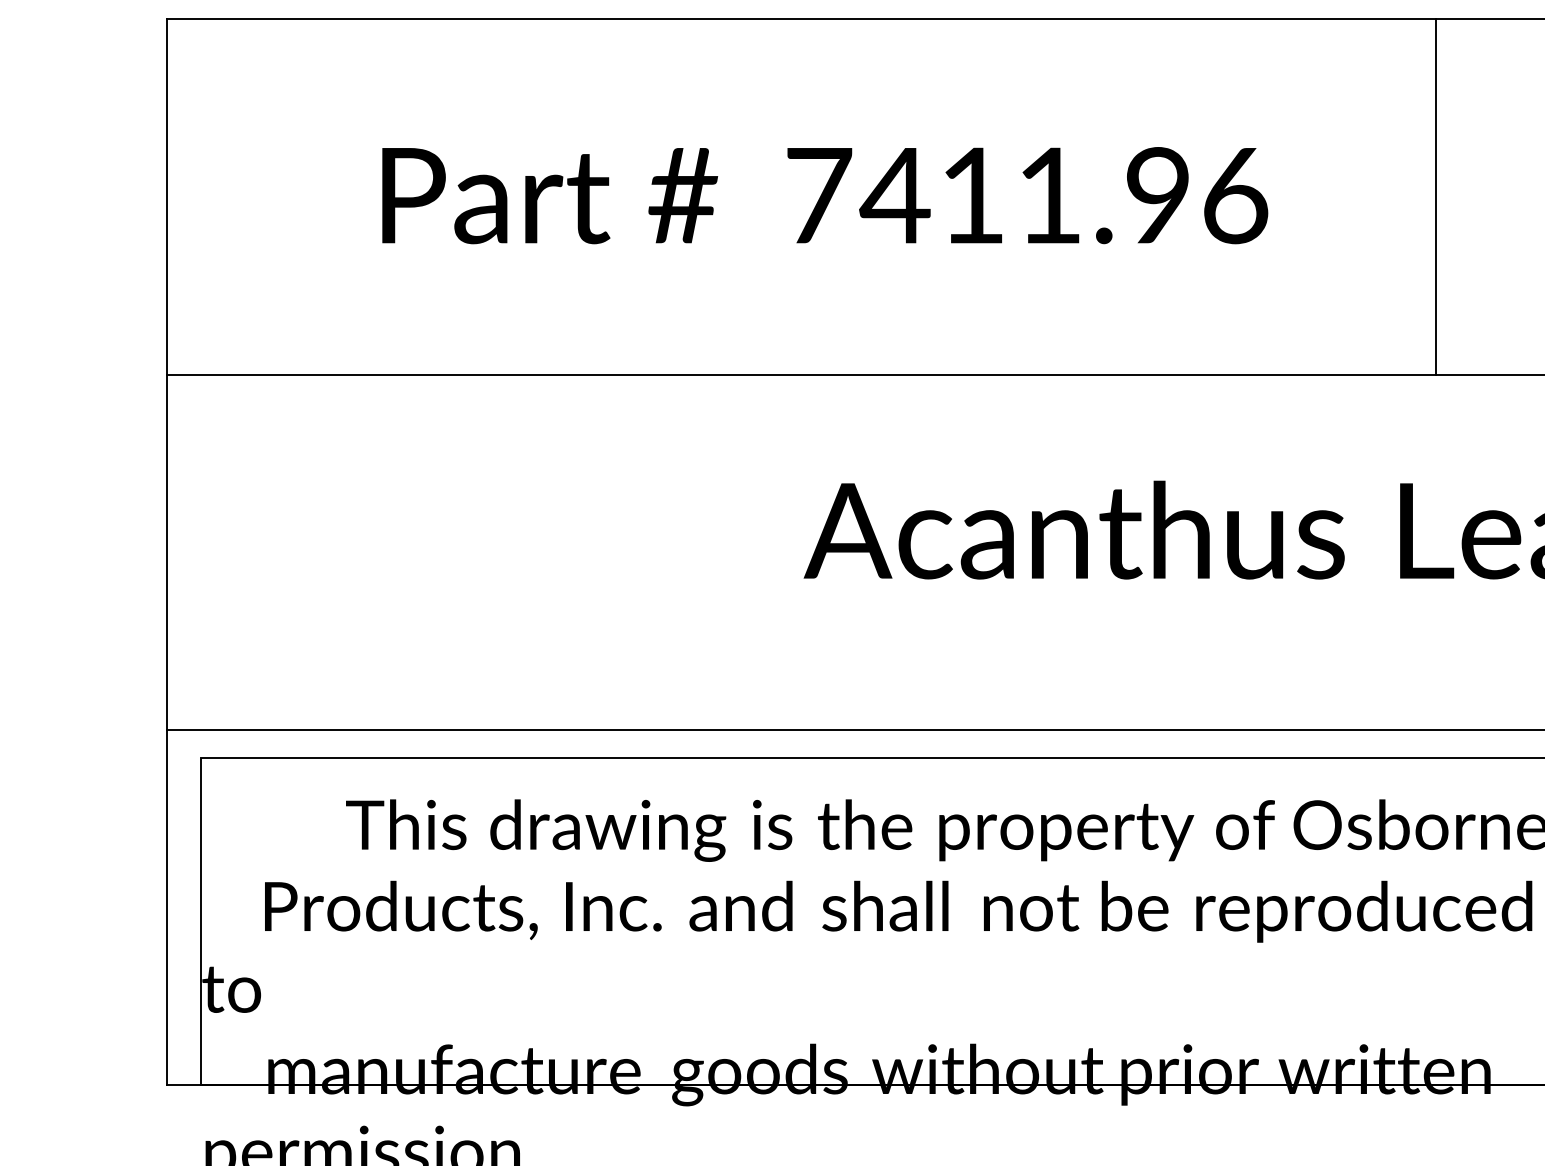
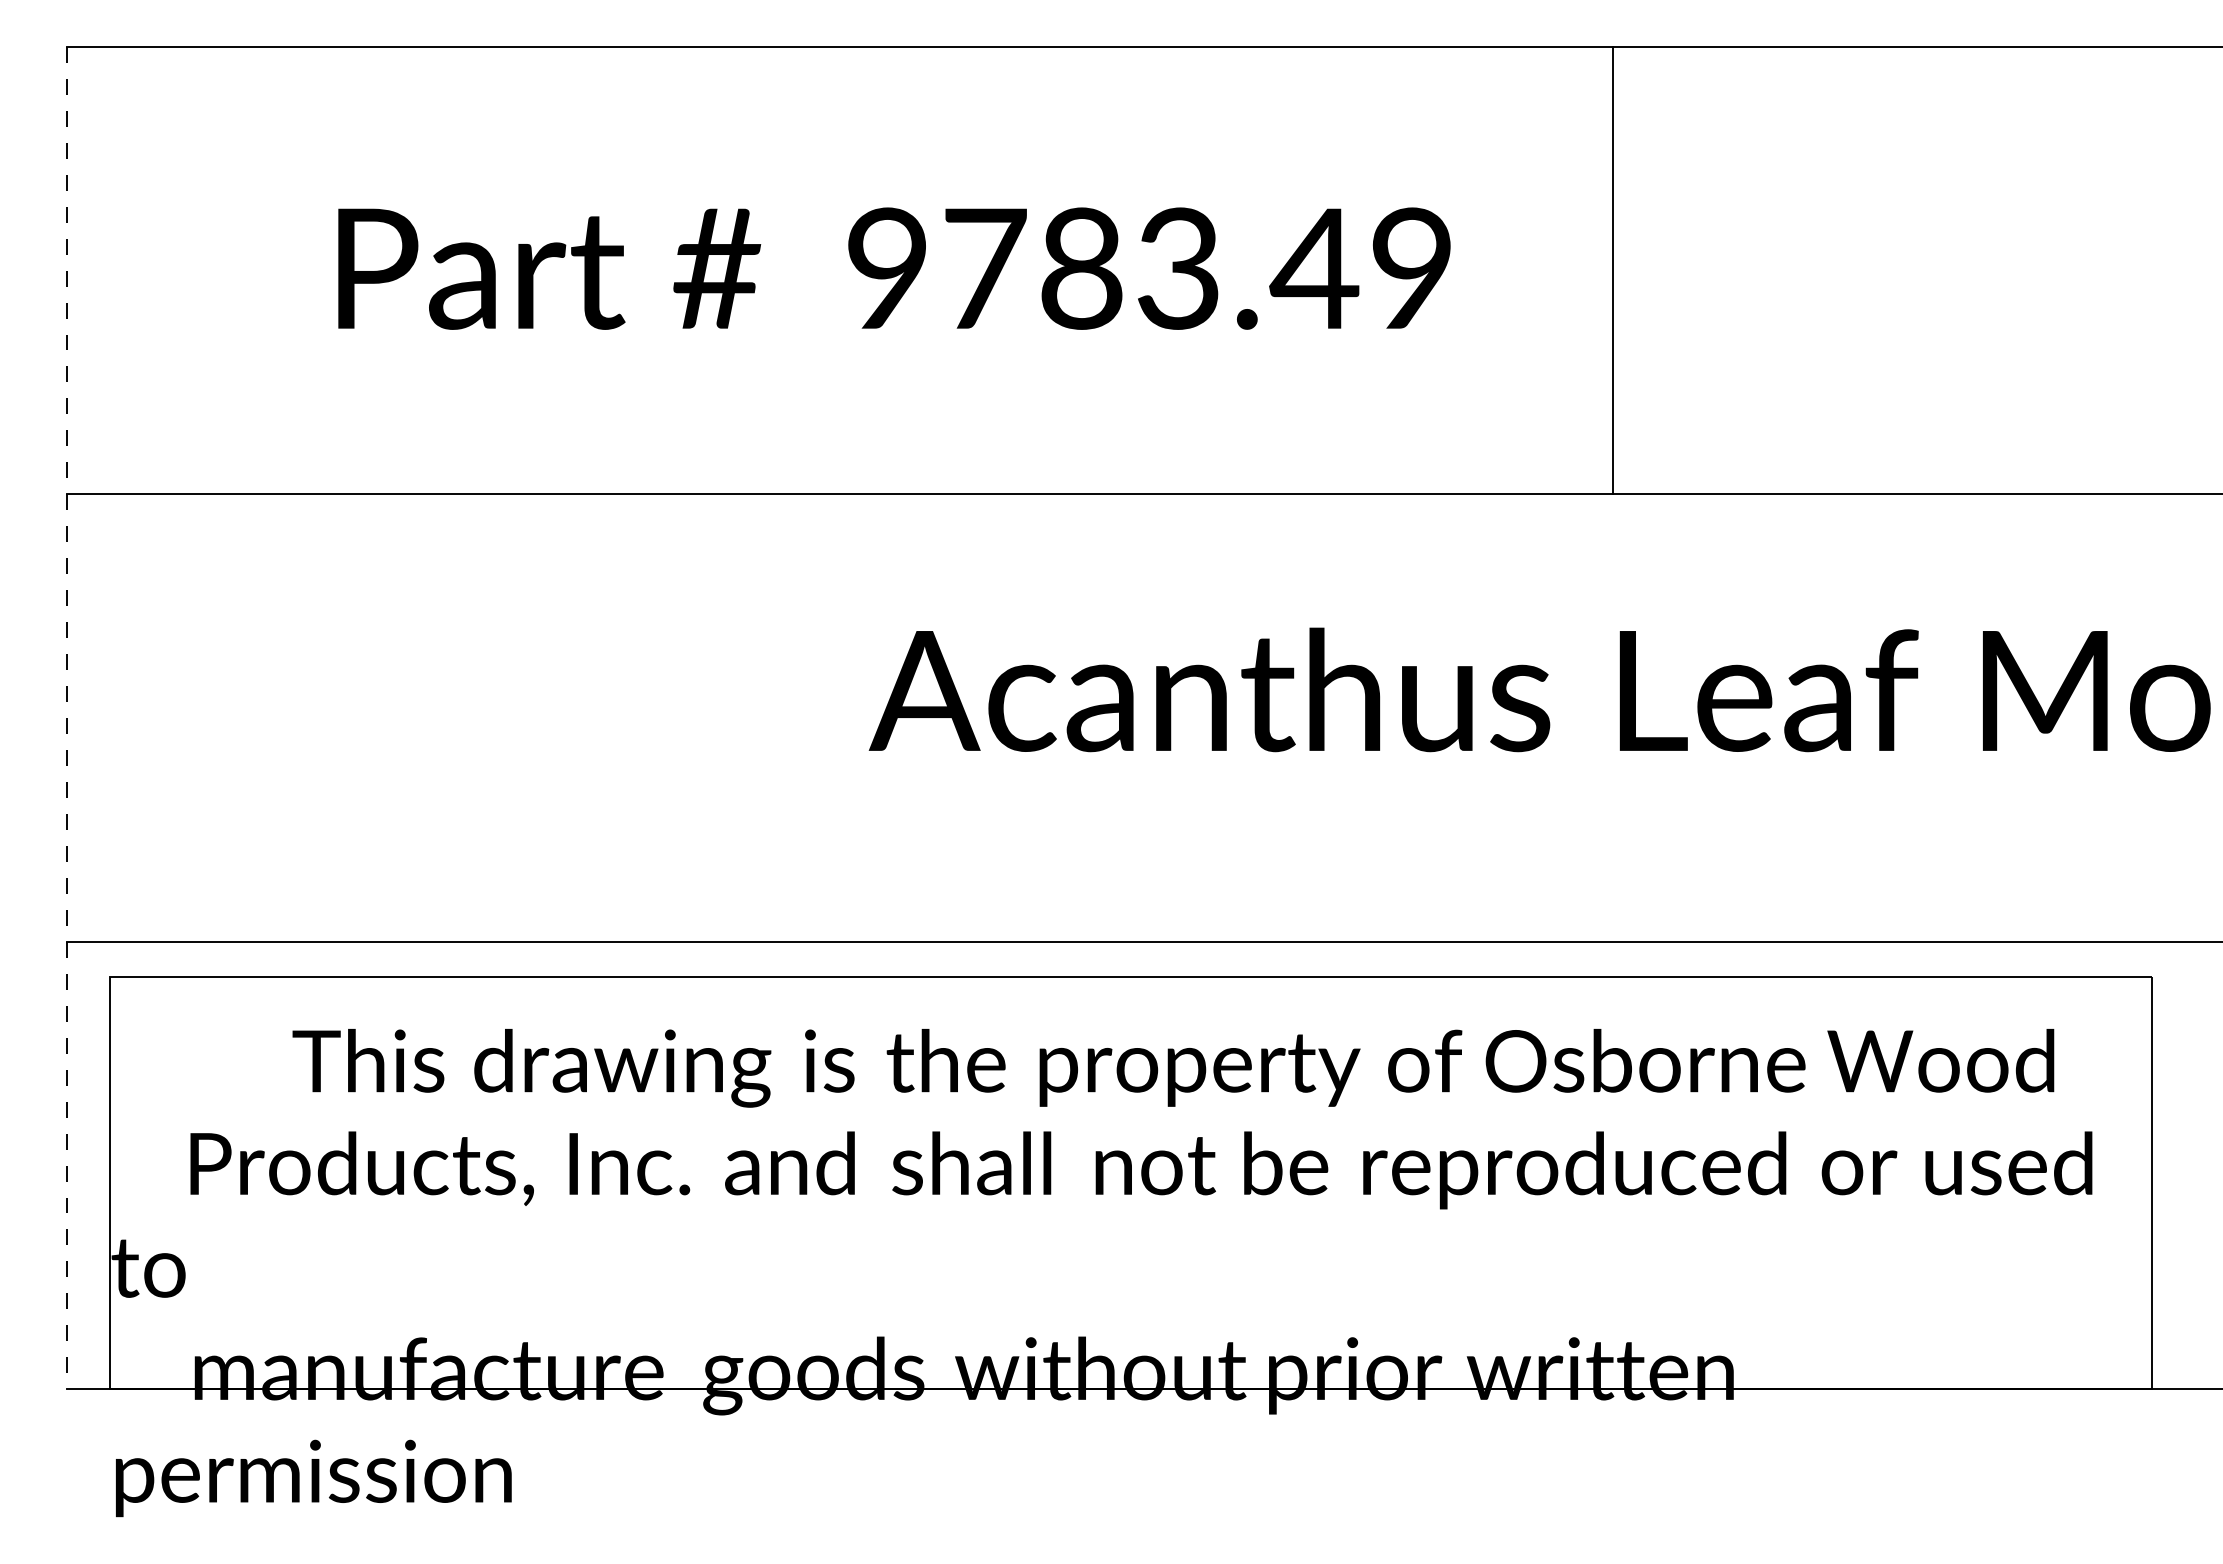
text: (1027, 195) -> (1150, 268), 7411.96 -> 9783.49
line: (1435, 197) -> (1612, 270), moved
line: (166, 552) -> (66, 718), solid -> dashed

